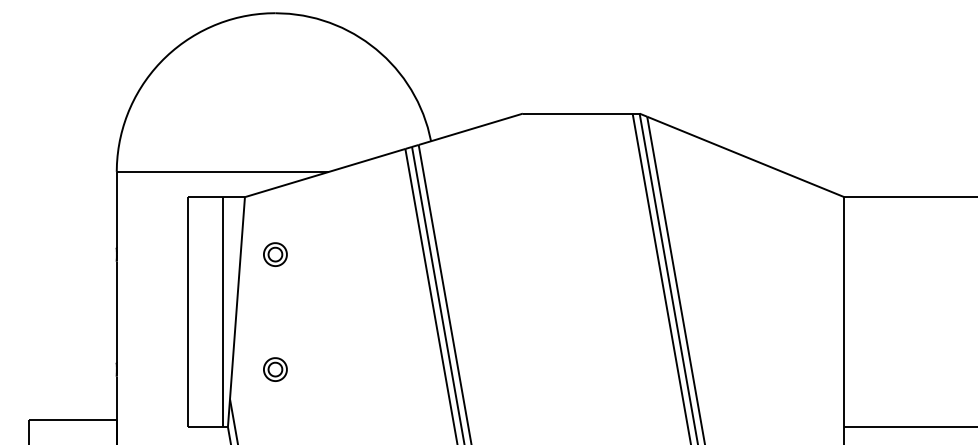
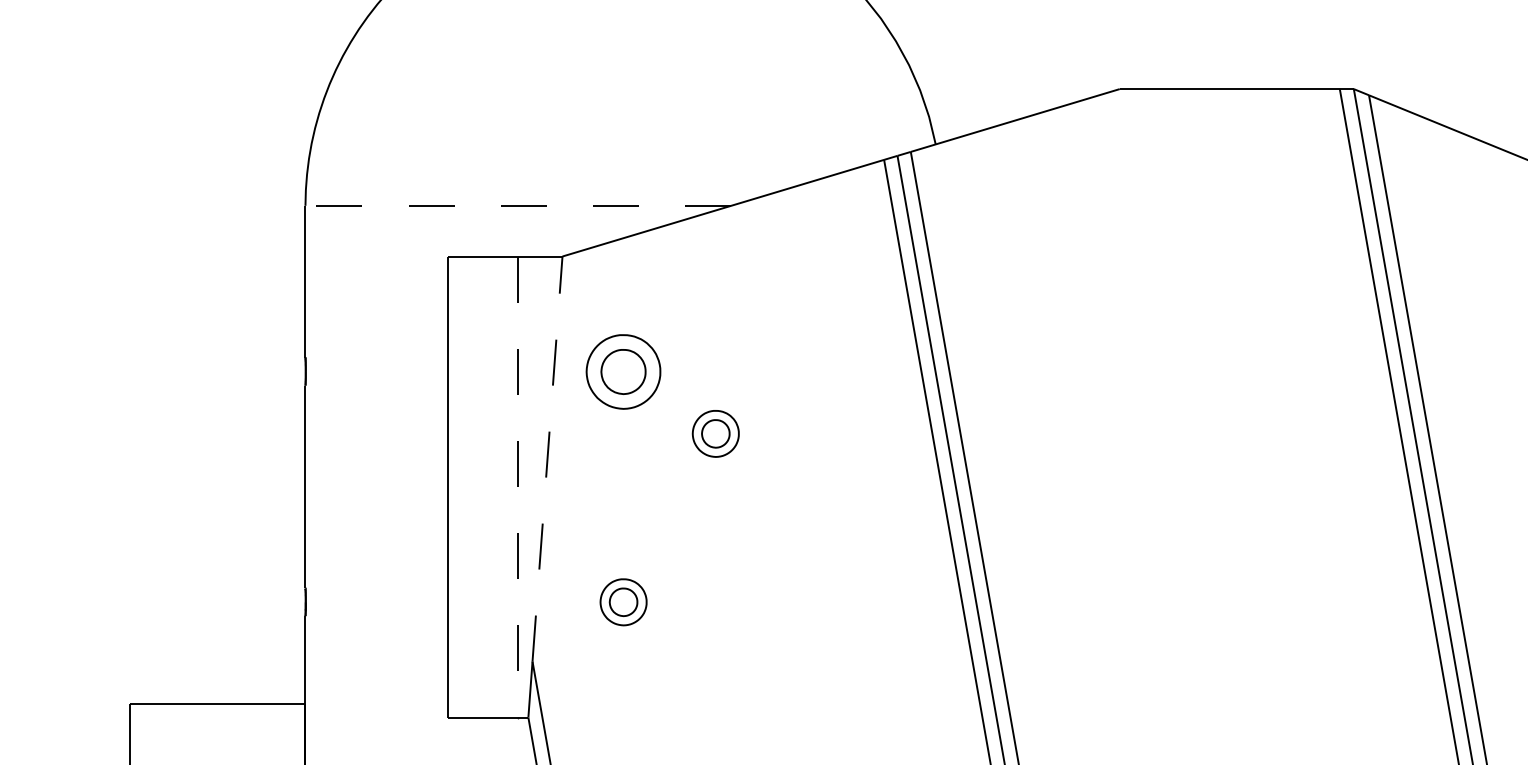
line: (222, 171) -> (517, 205), solid -> dashed
part: (275, 254) -> (623, 371), size x1.6
part: (321, 285) -> (715, 433), added
line: (237, 297) -> (547, 457), solid -> dashed
line: (222, 312) -> (517, 487), solid -> dashed

